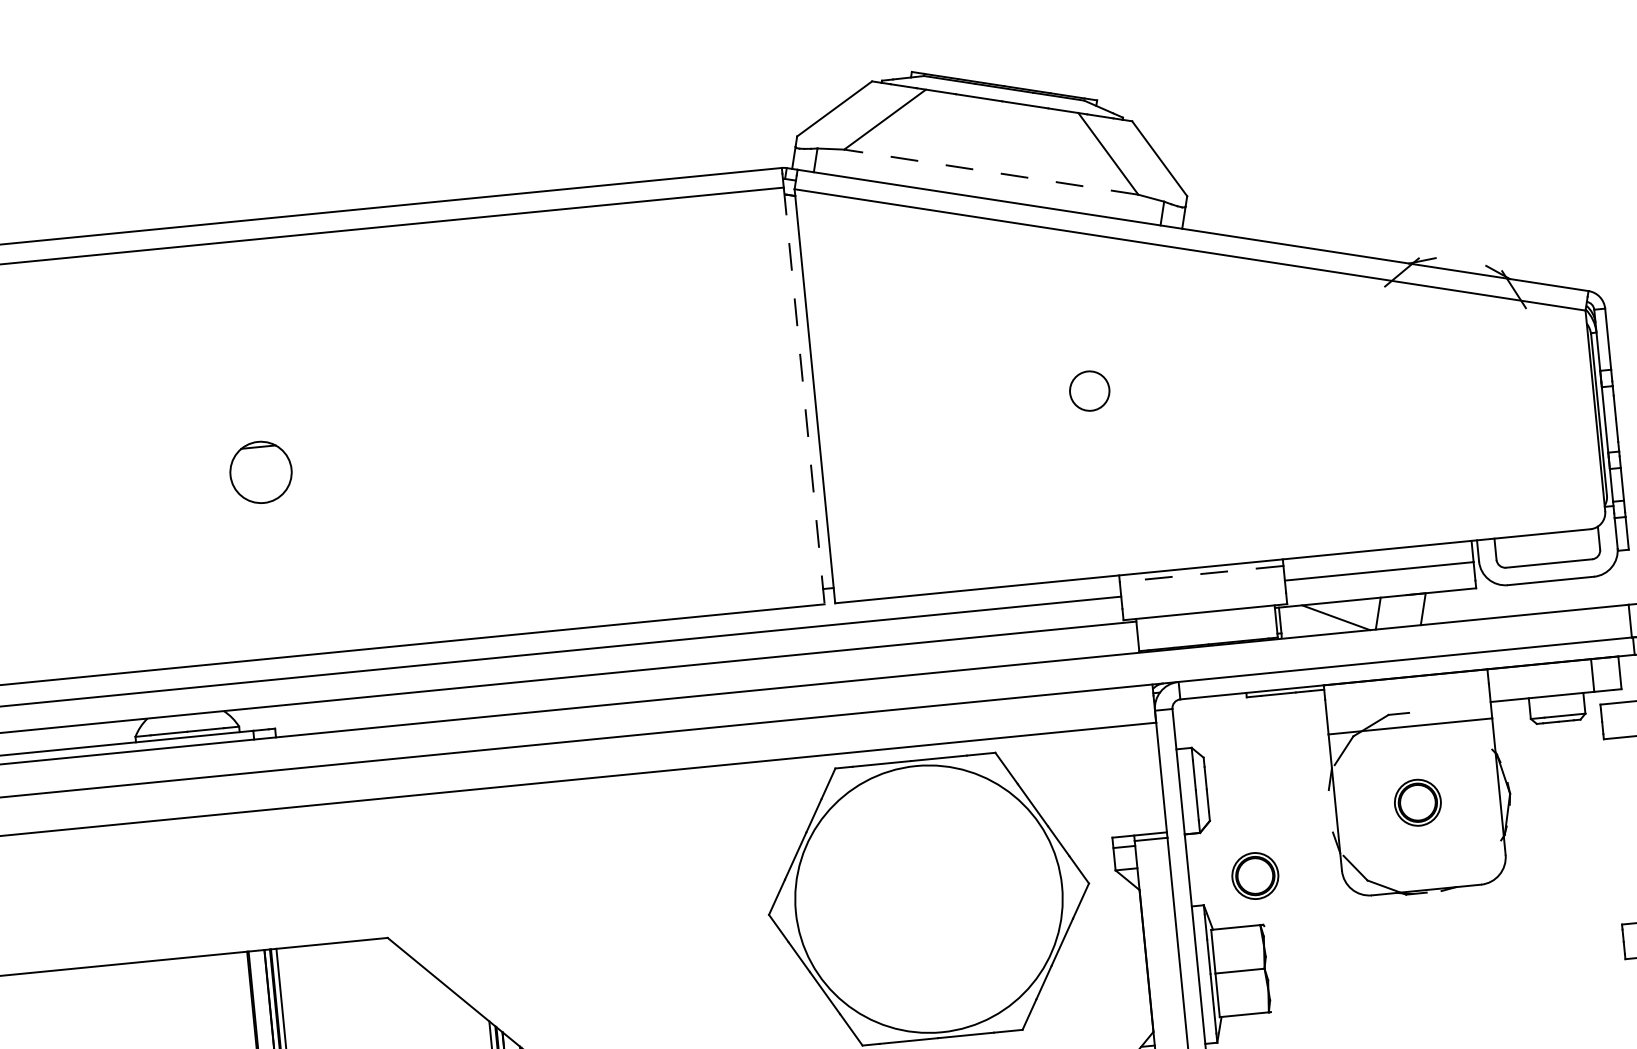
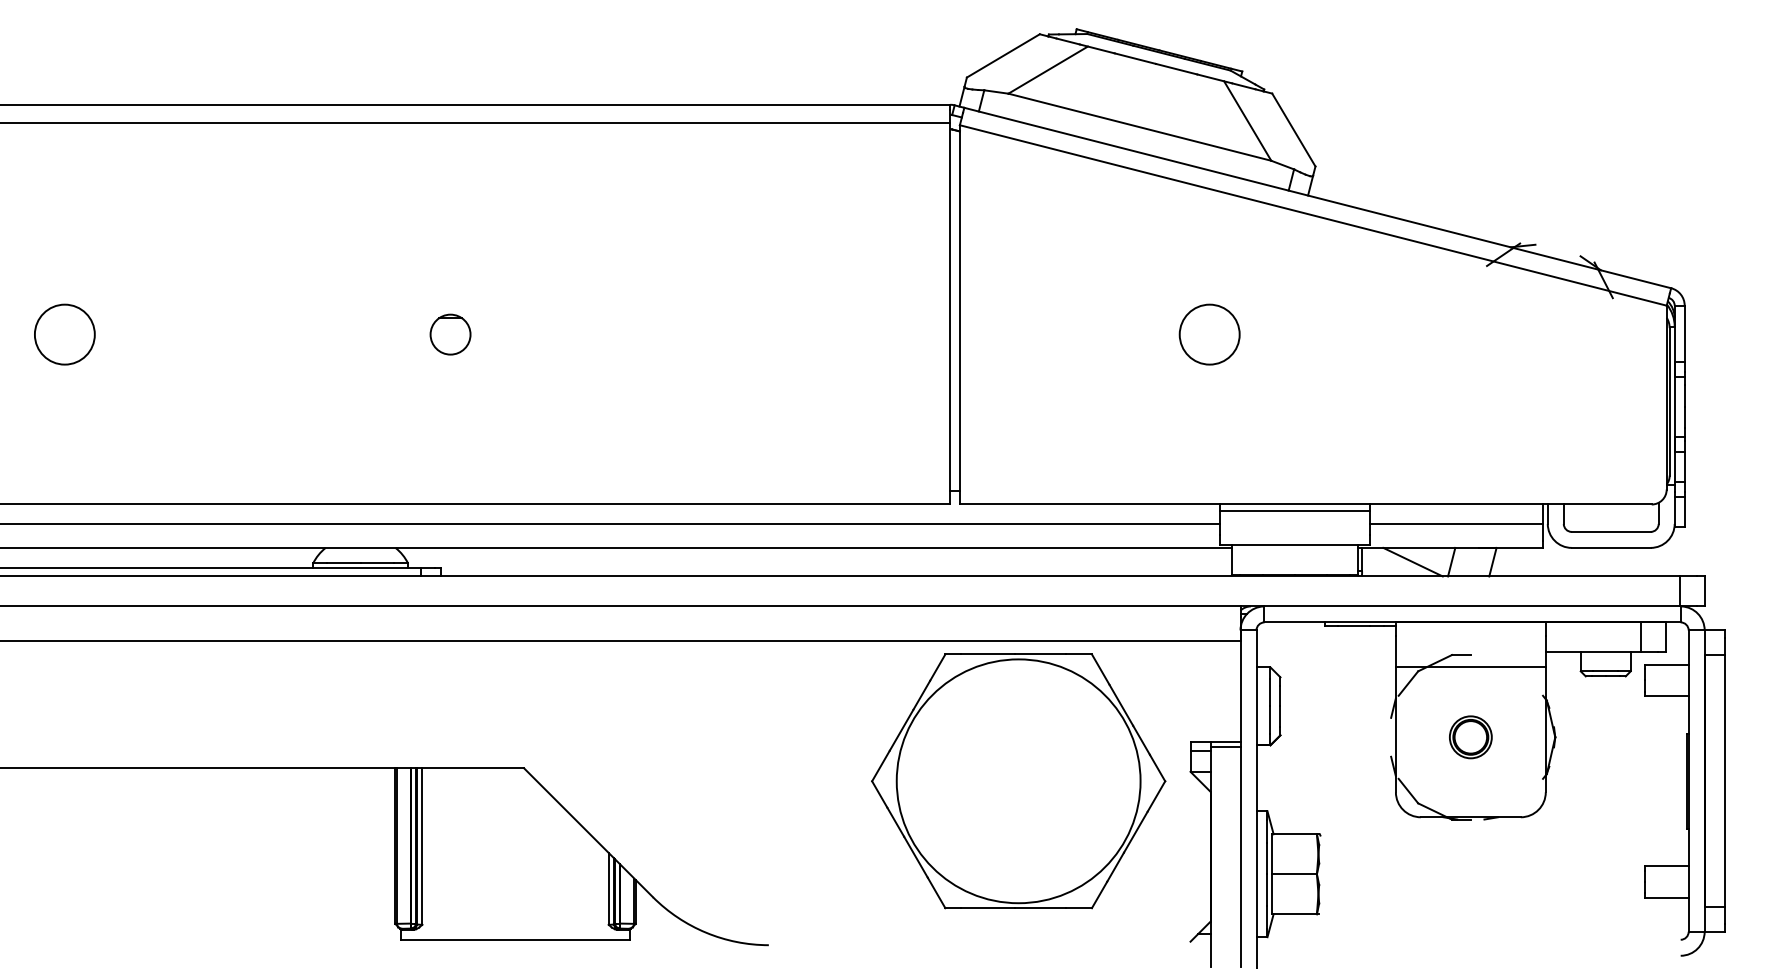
line: (990, 172) -> (1139, 127), dashed -> solid
circle: (1089, 390) -> (1209, 334), size x1.67
line: (804, 395) -> (950, 313), dashed -> solid
part: (260, 472) -> (450, 334), size x0.71
line: (1201, 574) -> (1294, 510), dashed -> solid
part: (1255, 876) -> (1316, 789), removed

